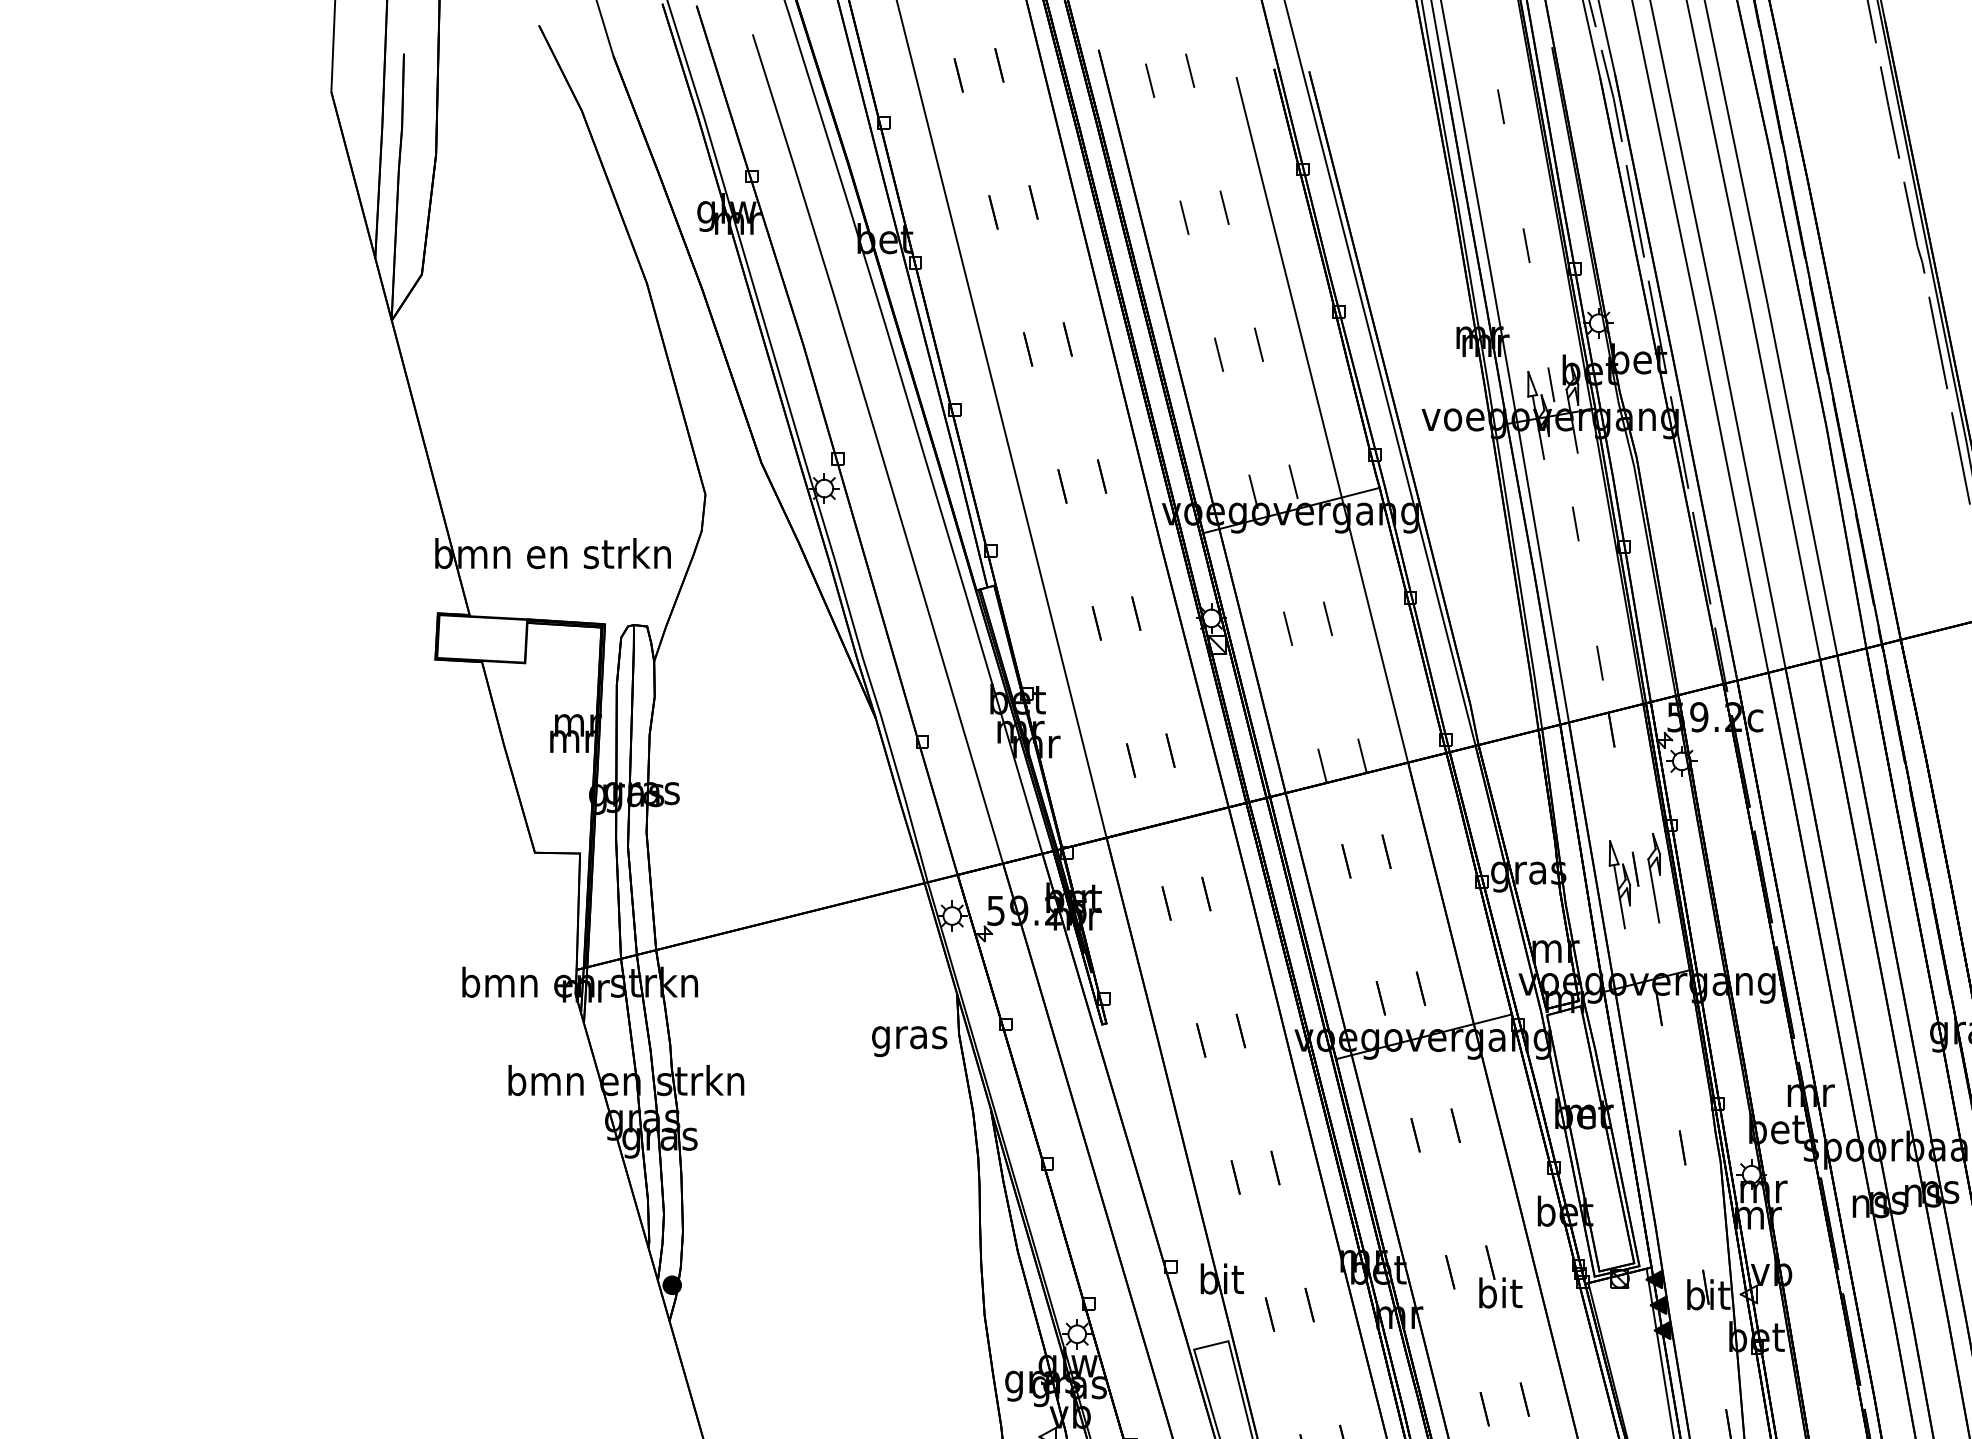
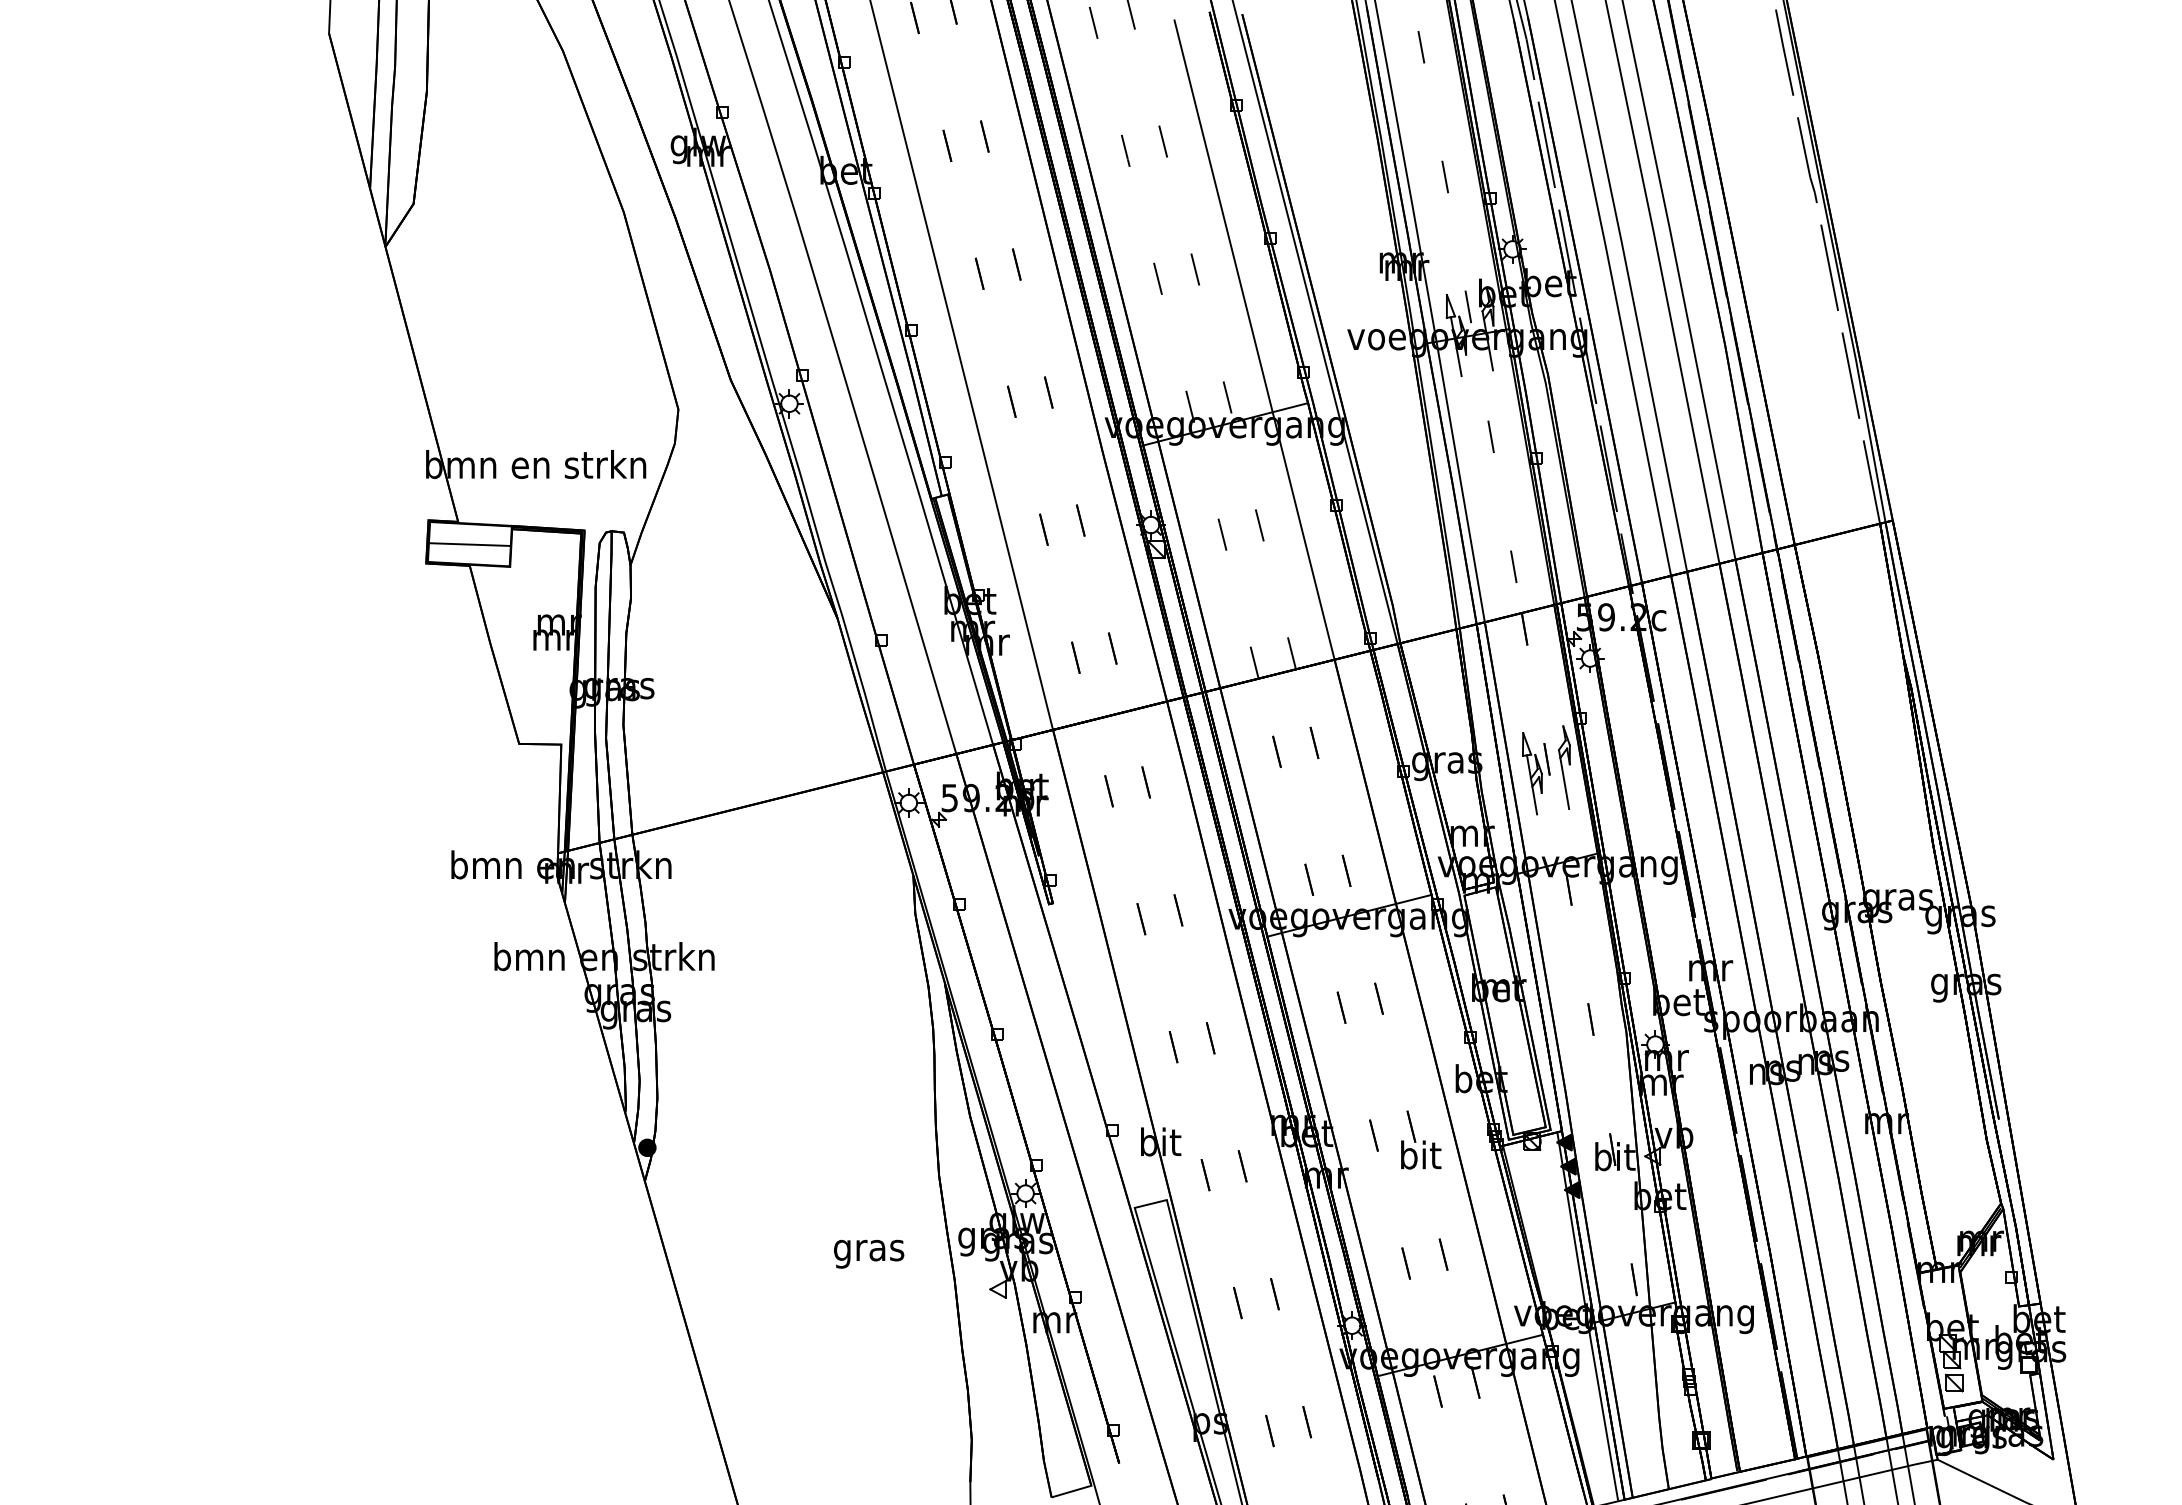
line: (482, 639) -> (470, 544), added
text: (910, 1040) -> (869, 1253), moved

